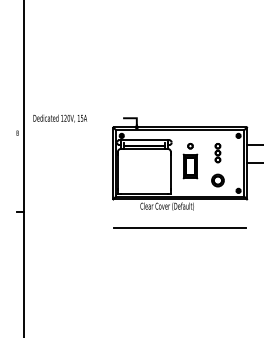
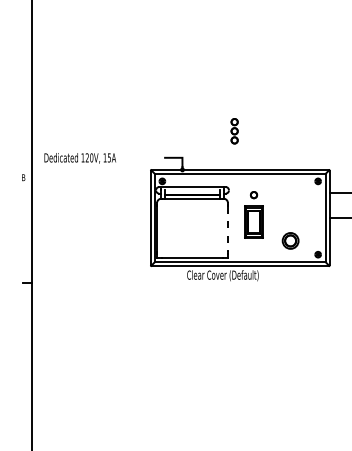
part: (217, 153) -> (234, 131), moved
line: (171, 171) -> (228, 229), solid -> dashed
line: (179, 228) -> (239, 304), removed

